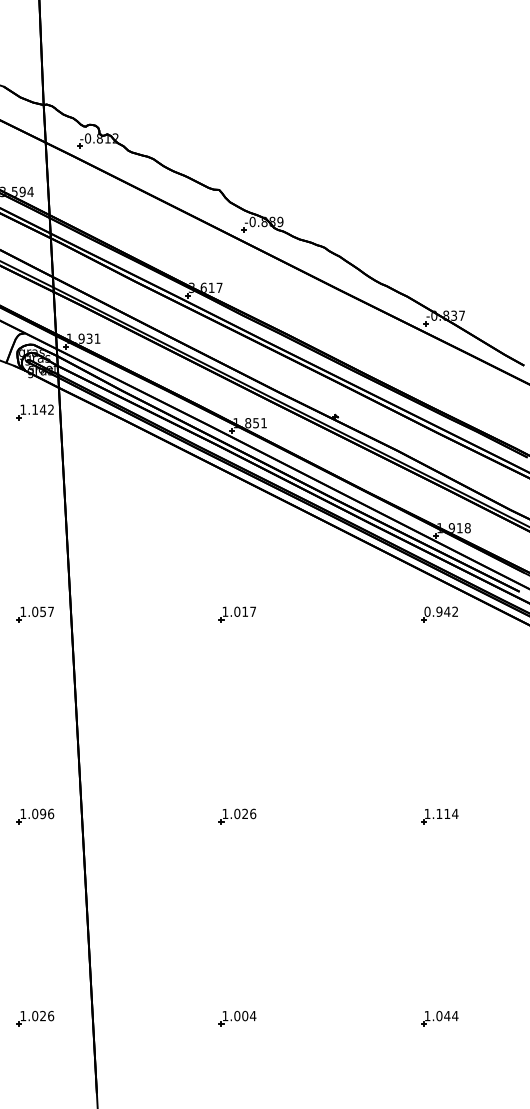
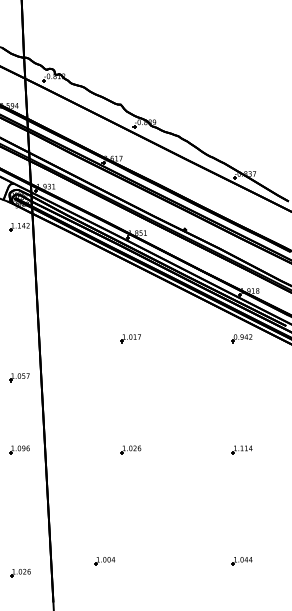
part: (35, 614) -> (19, 377), moved
part: (35, 1019) -> (20, 573), moved
part: (236, 1019) -> (104, 561), moved

